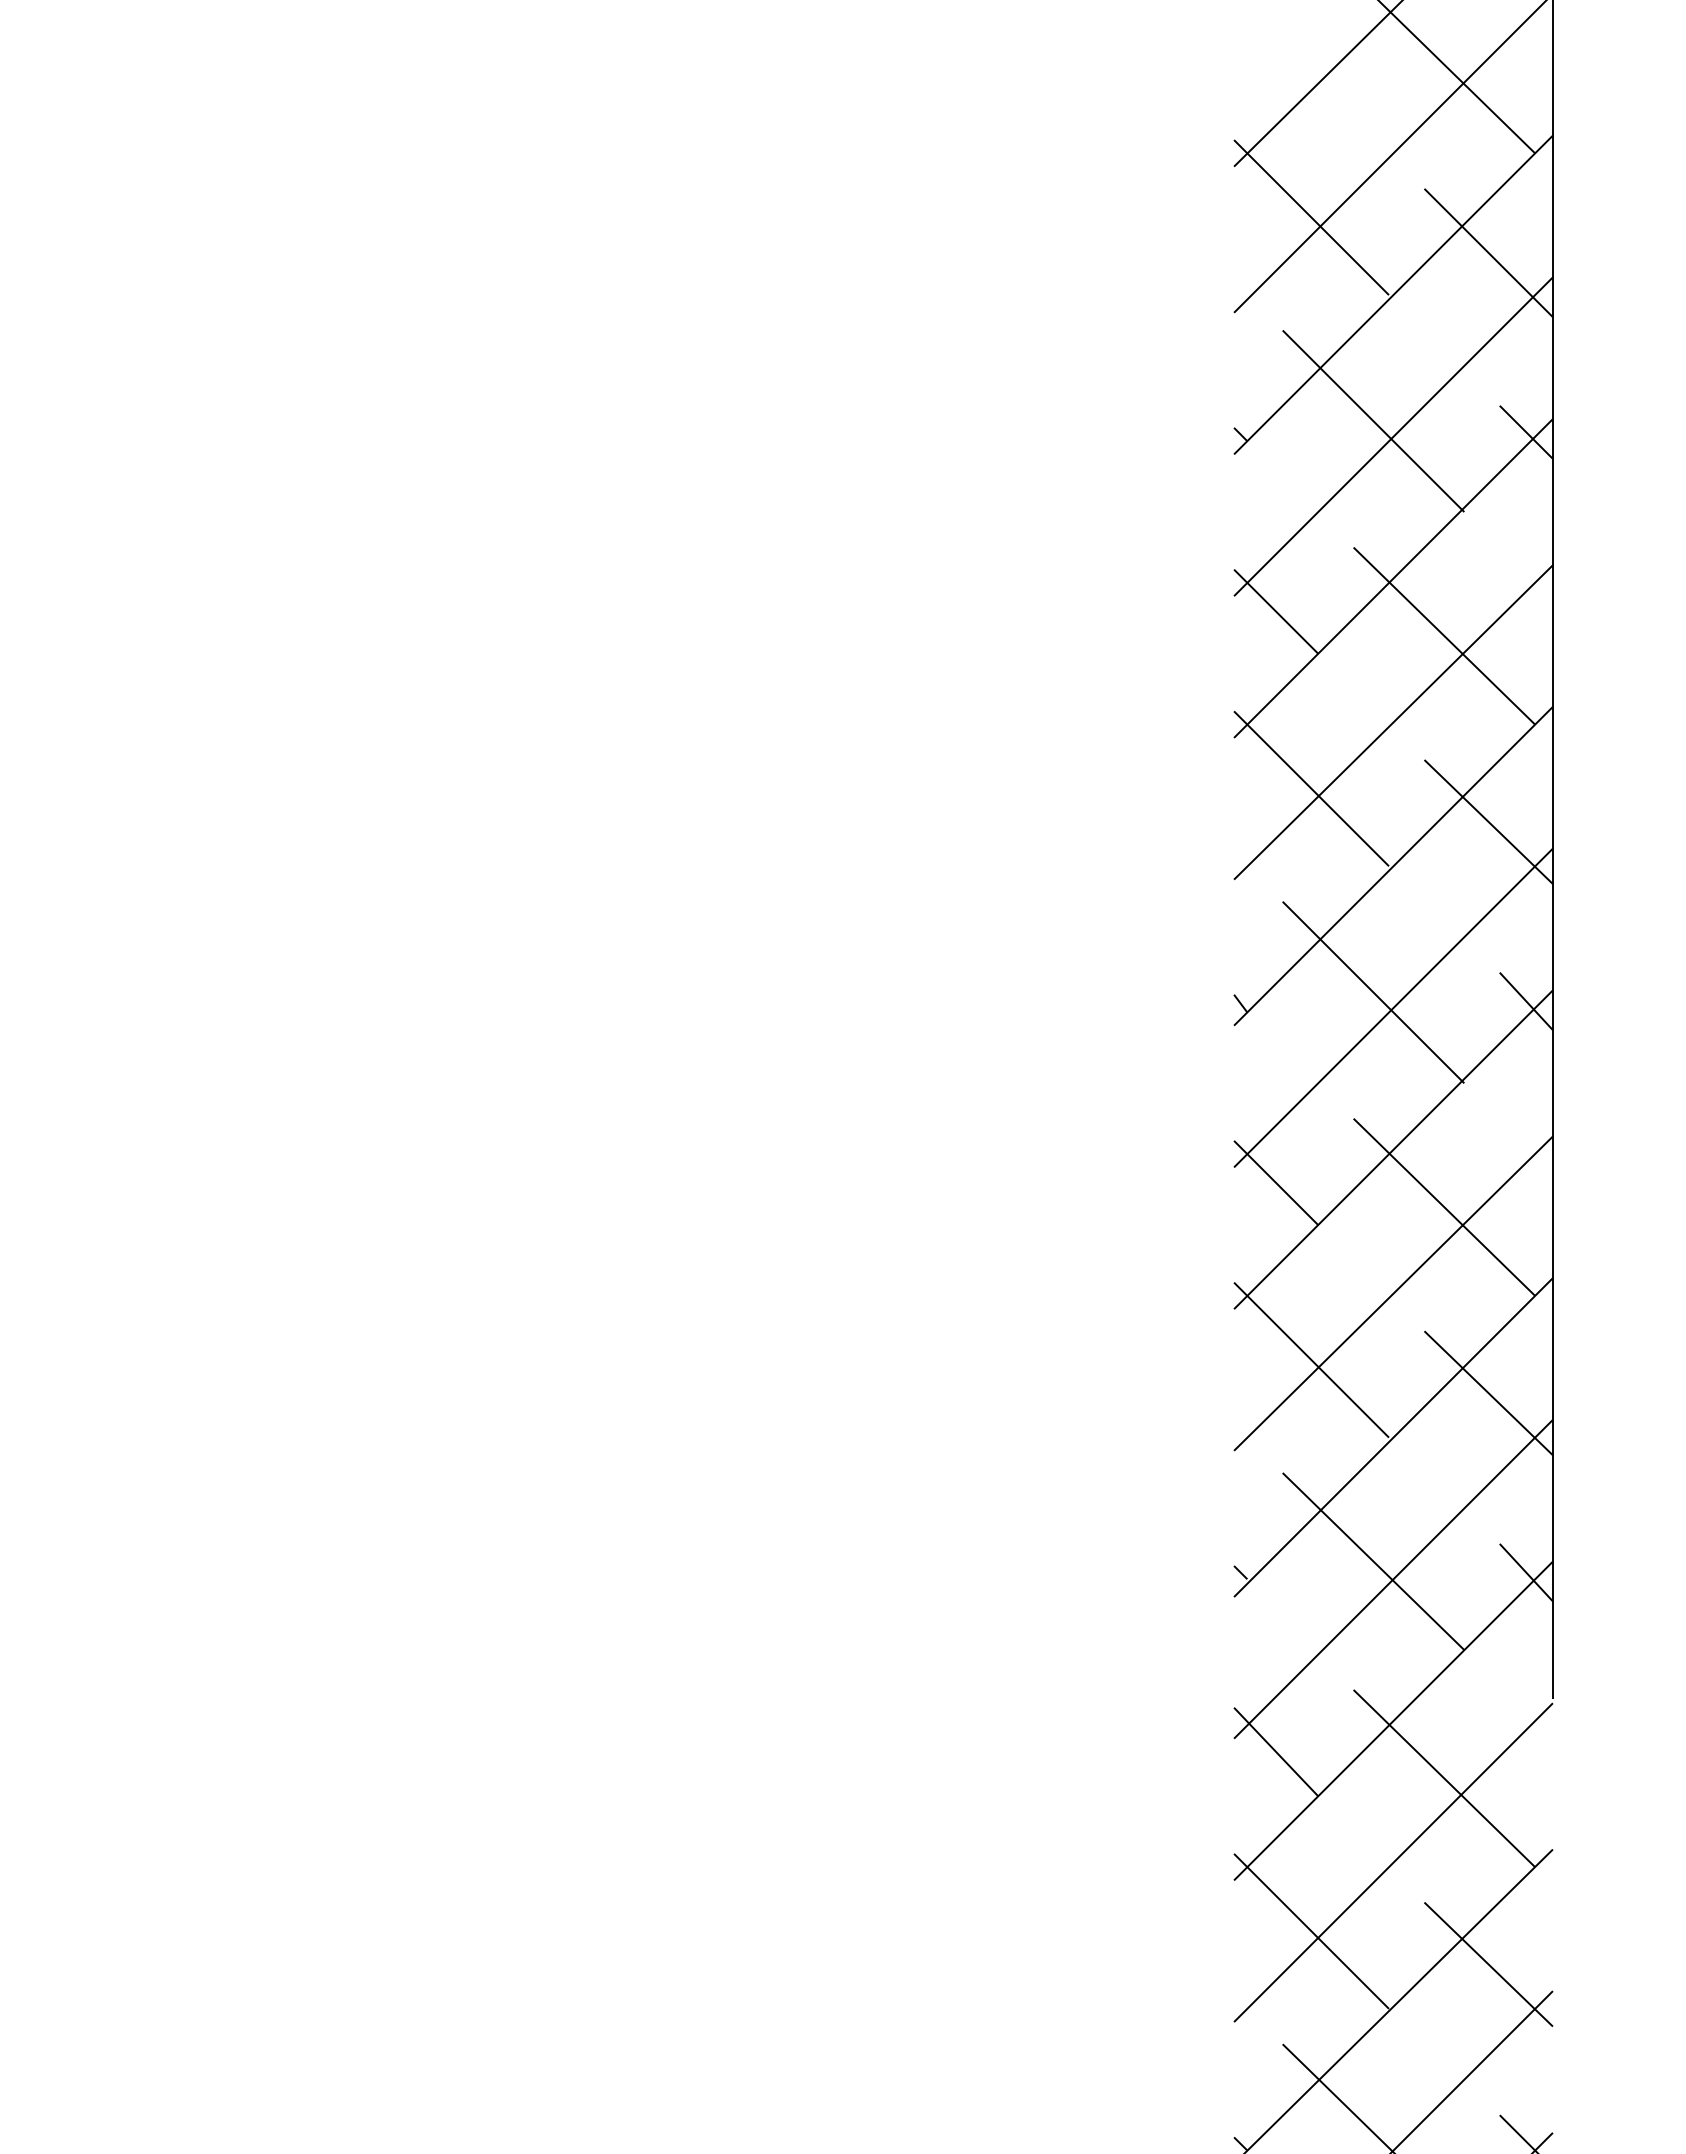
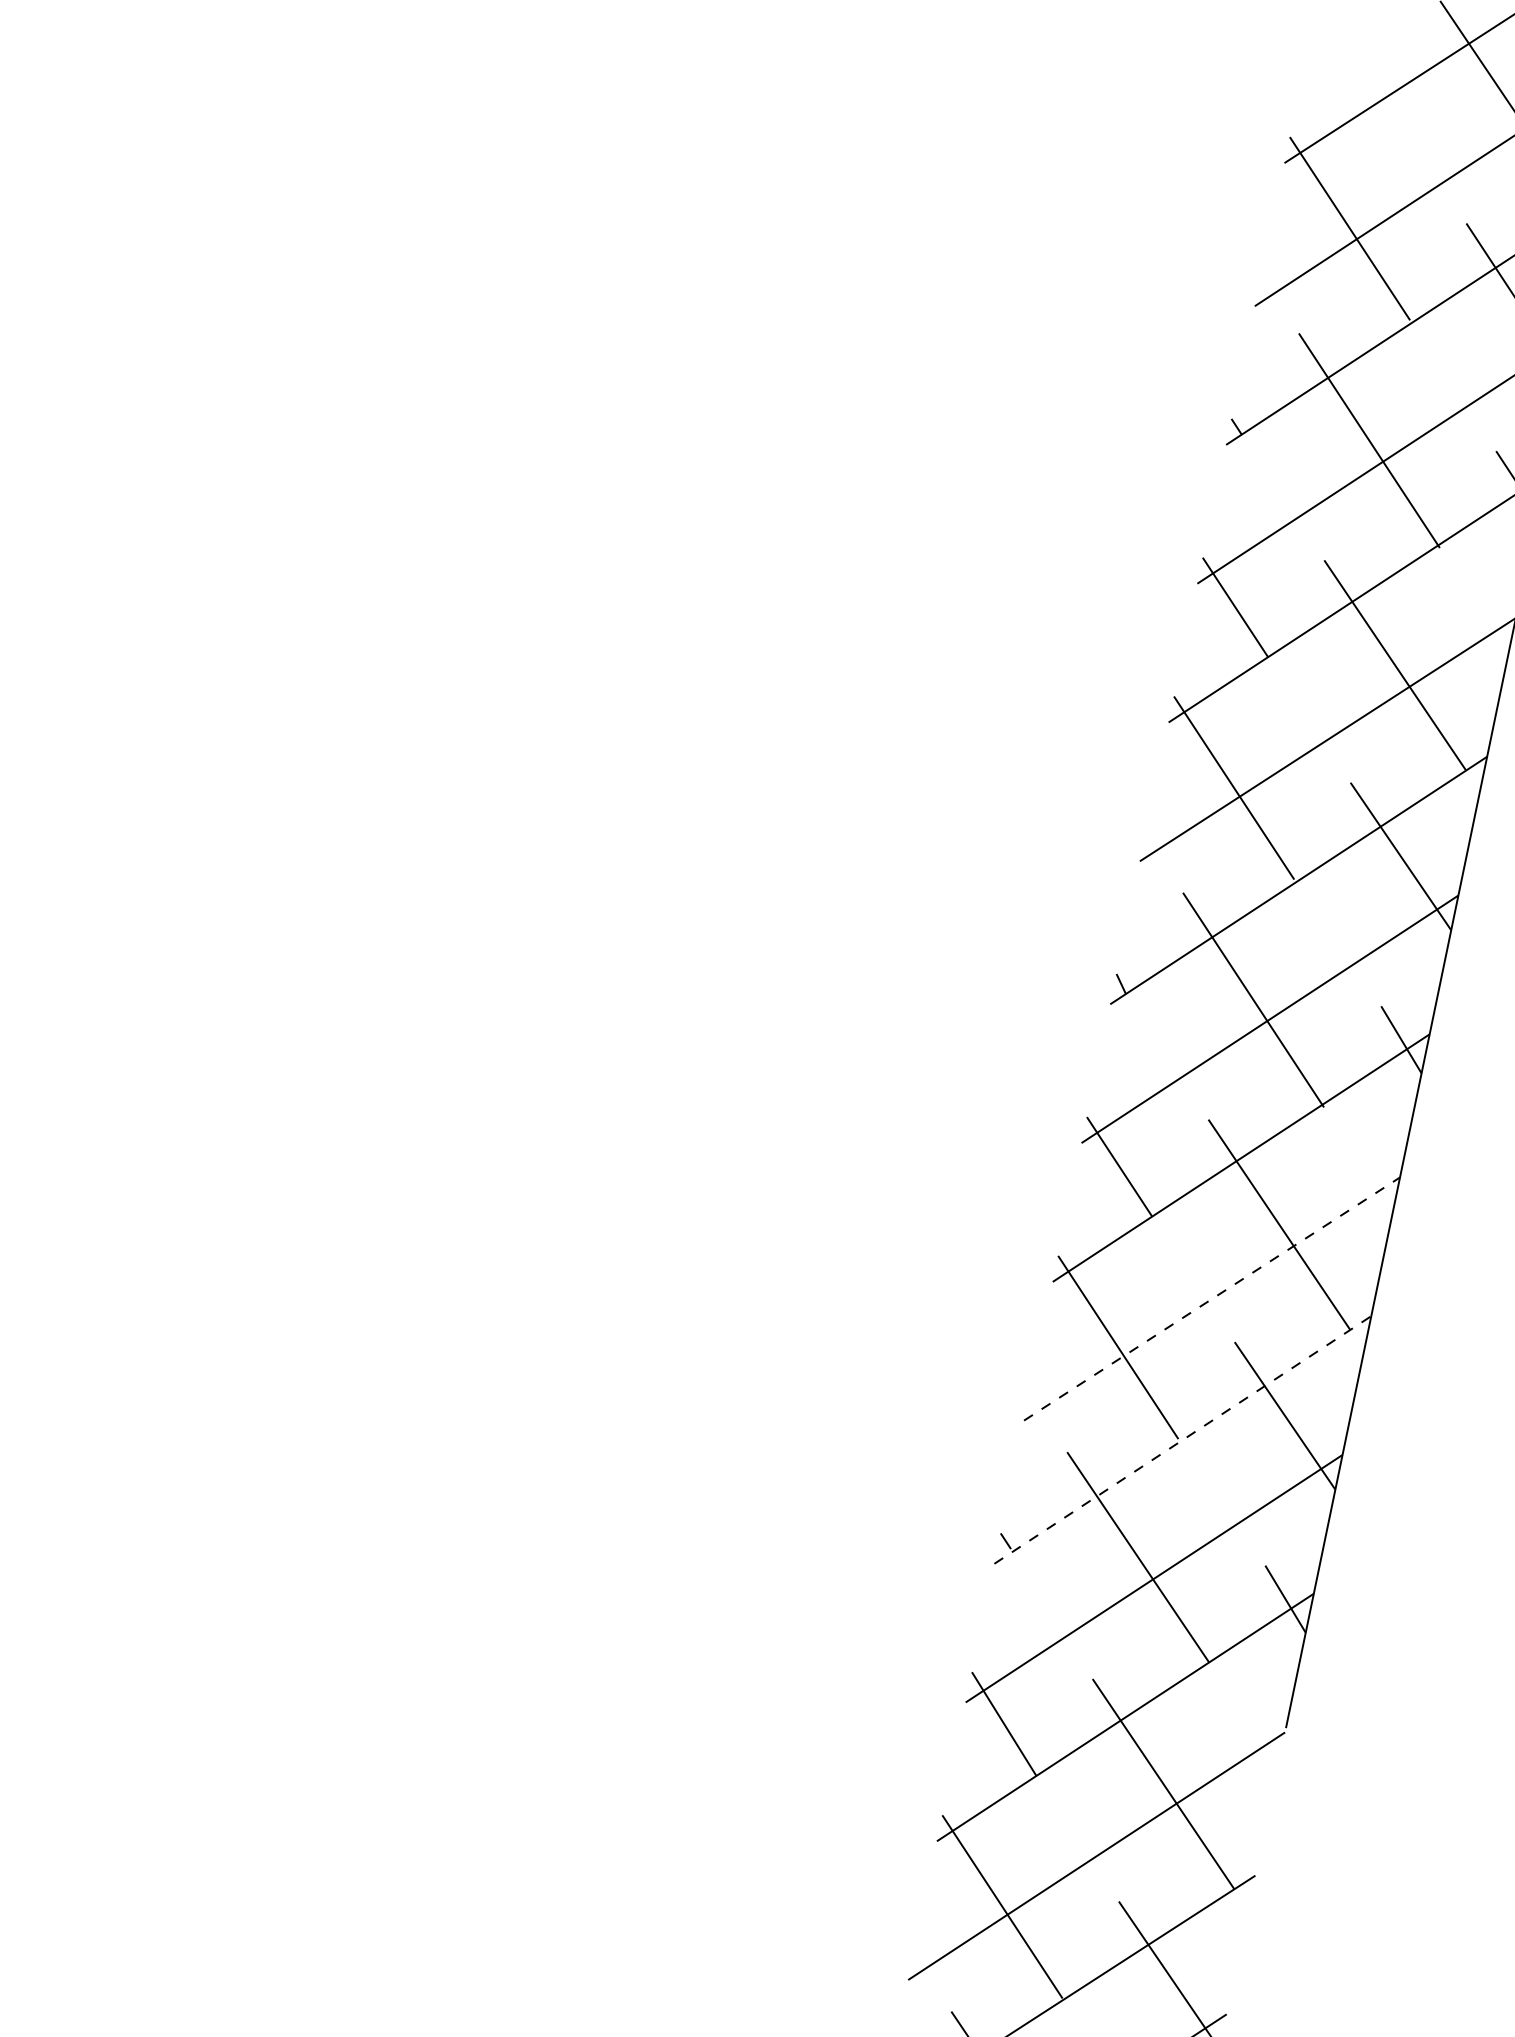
line: (1393, 1293) -> (1212, 1298), solid -> dashed
line: (1393, 1437) -> (1182, 1439), solid -> dashed

